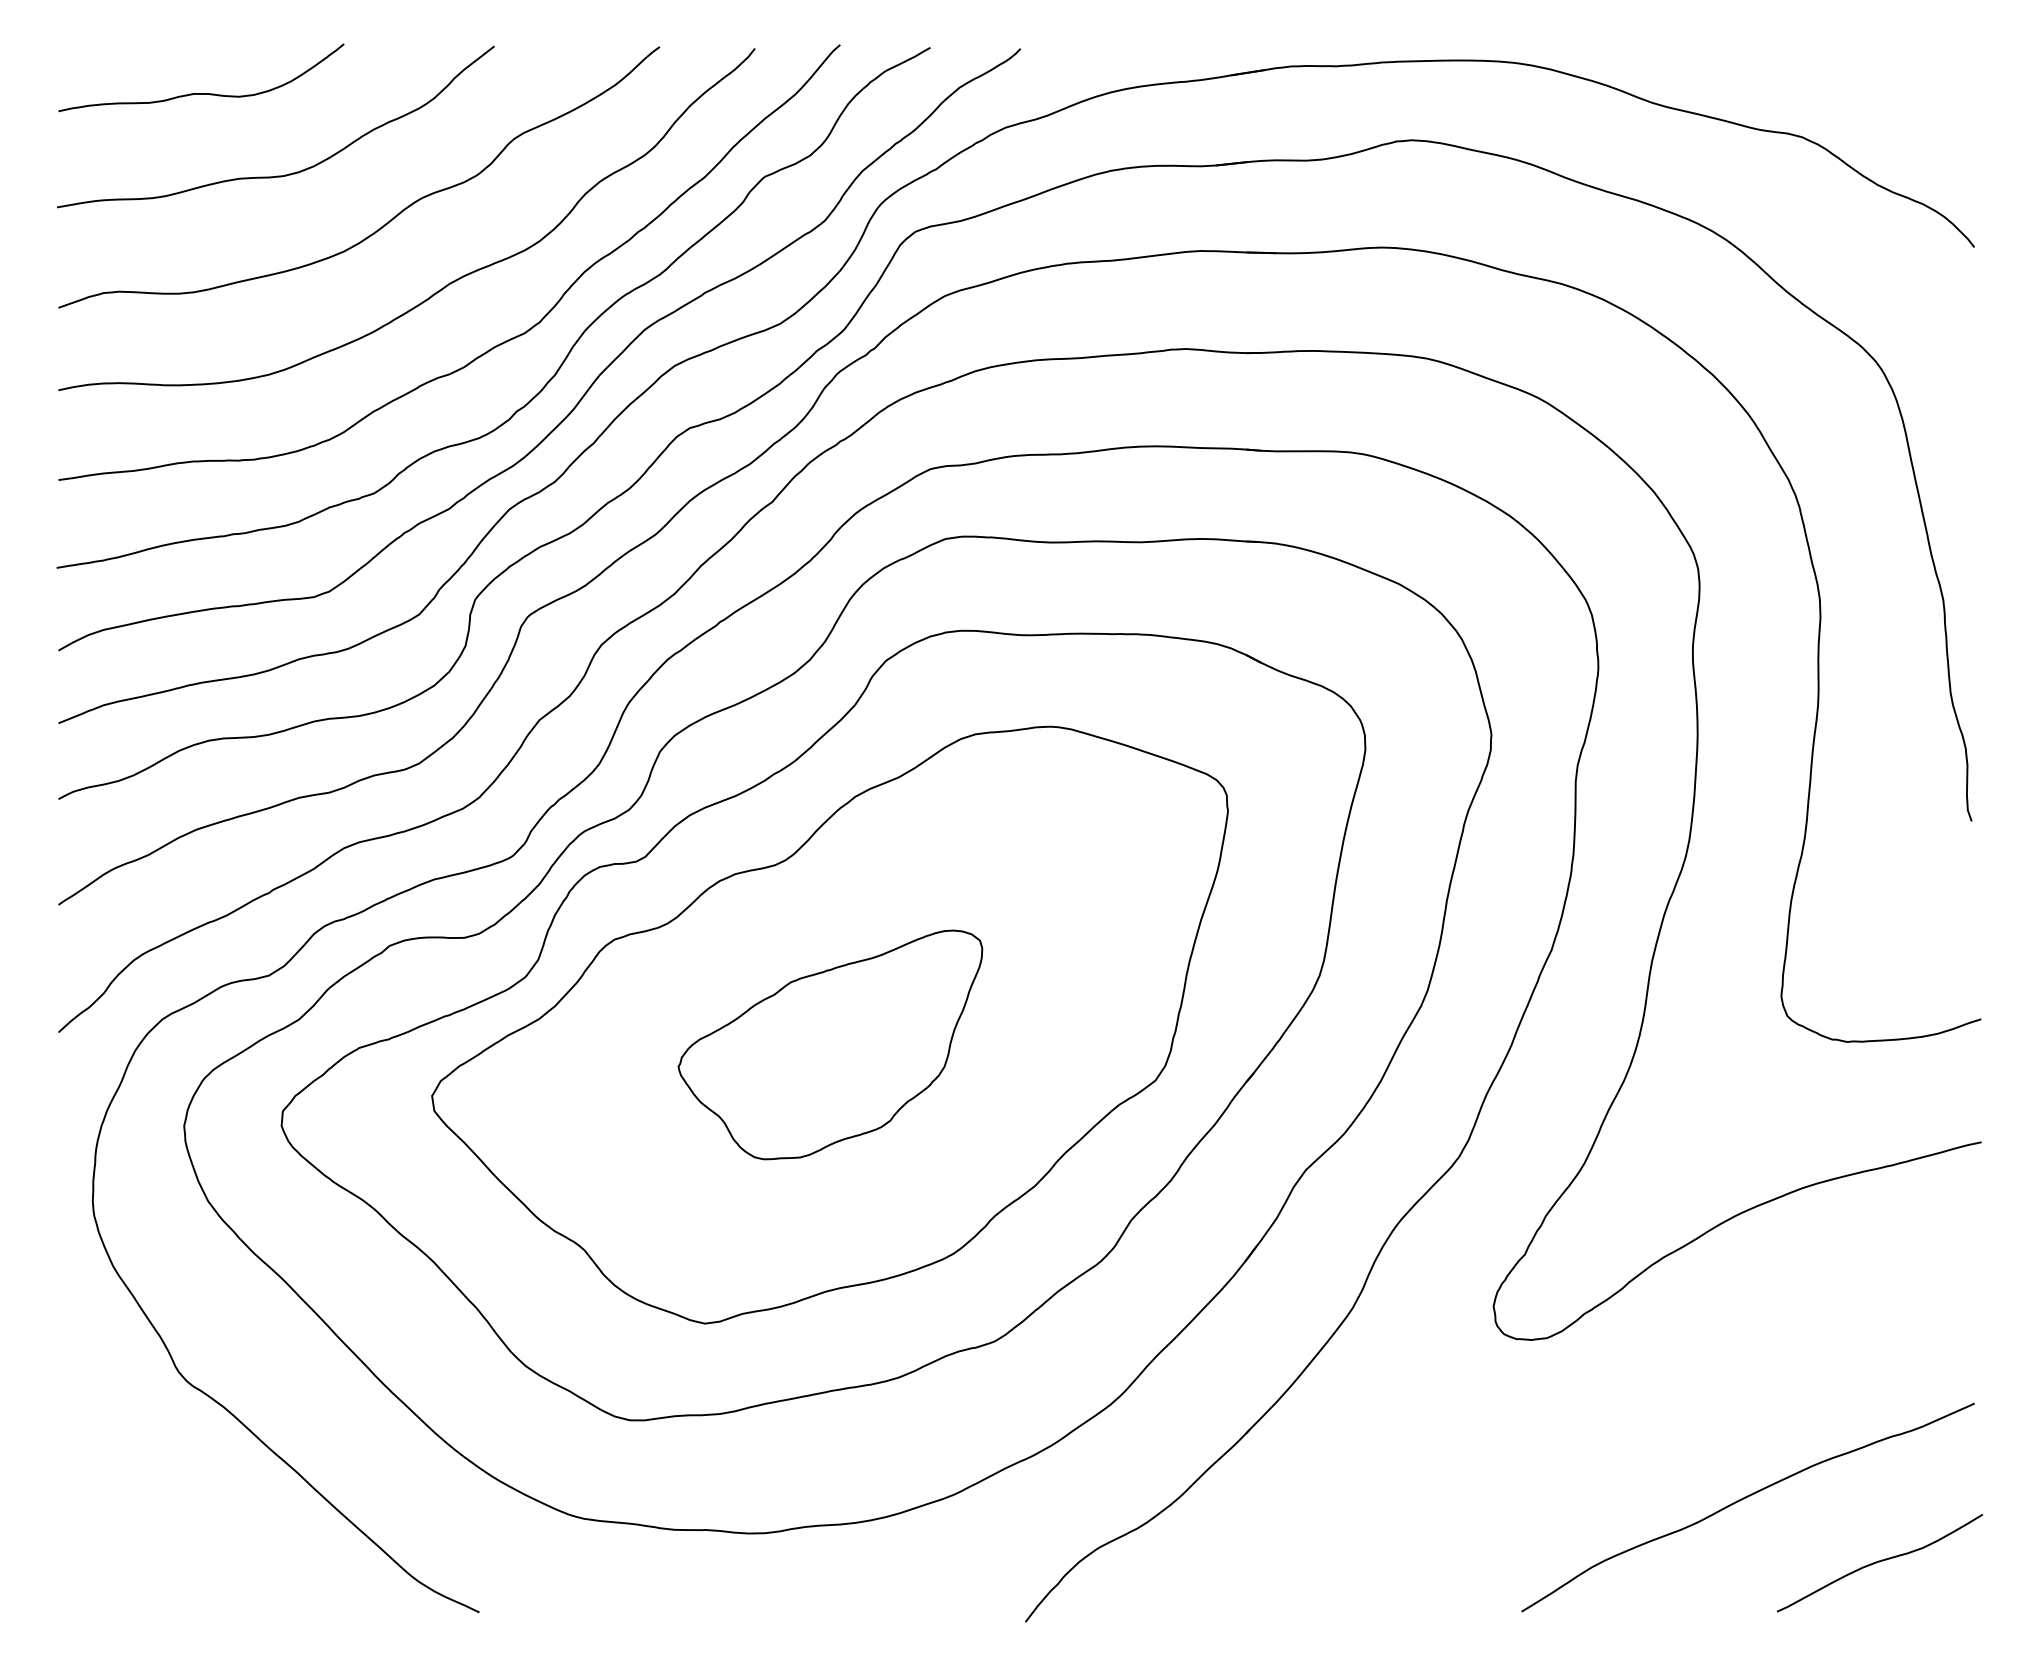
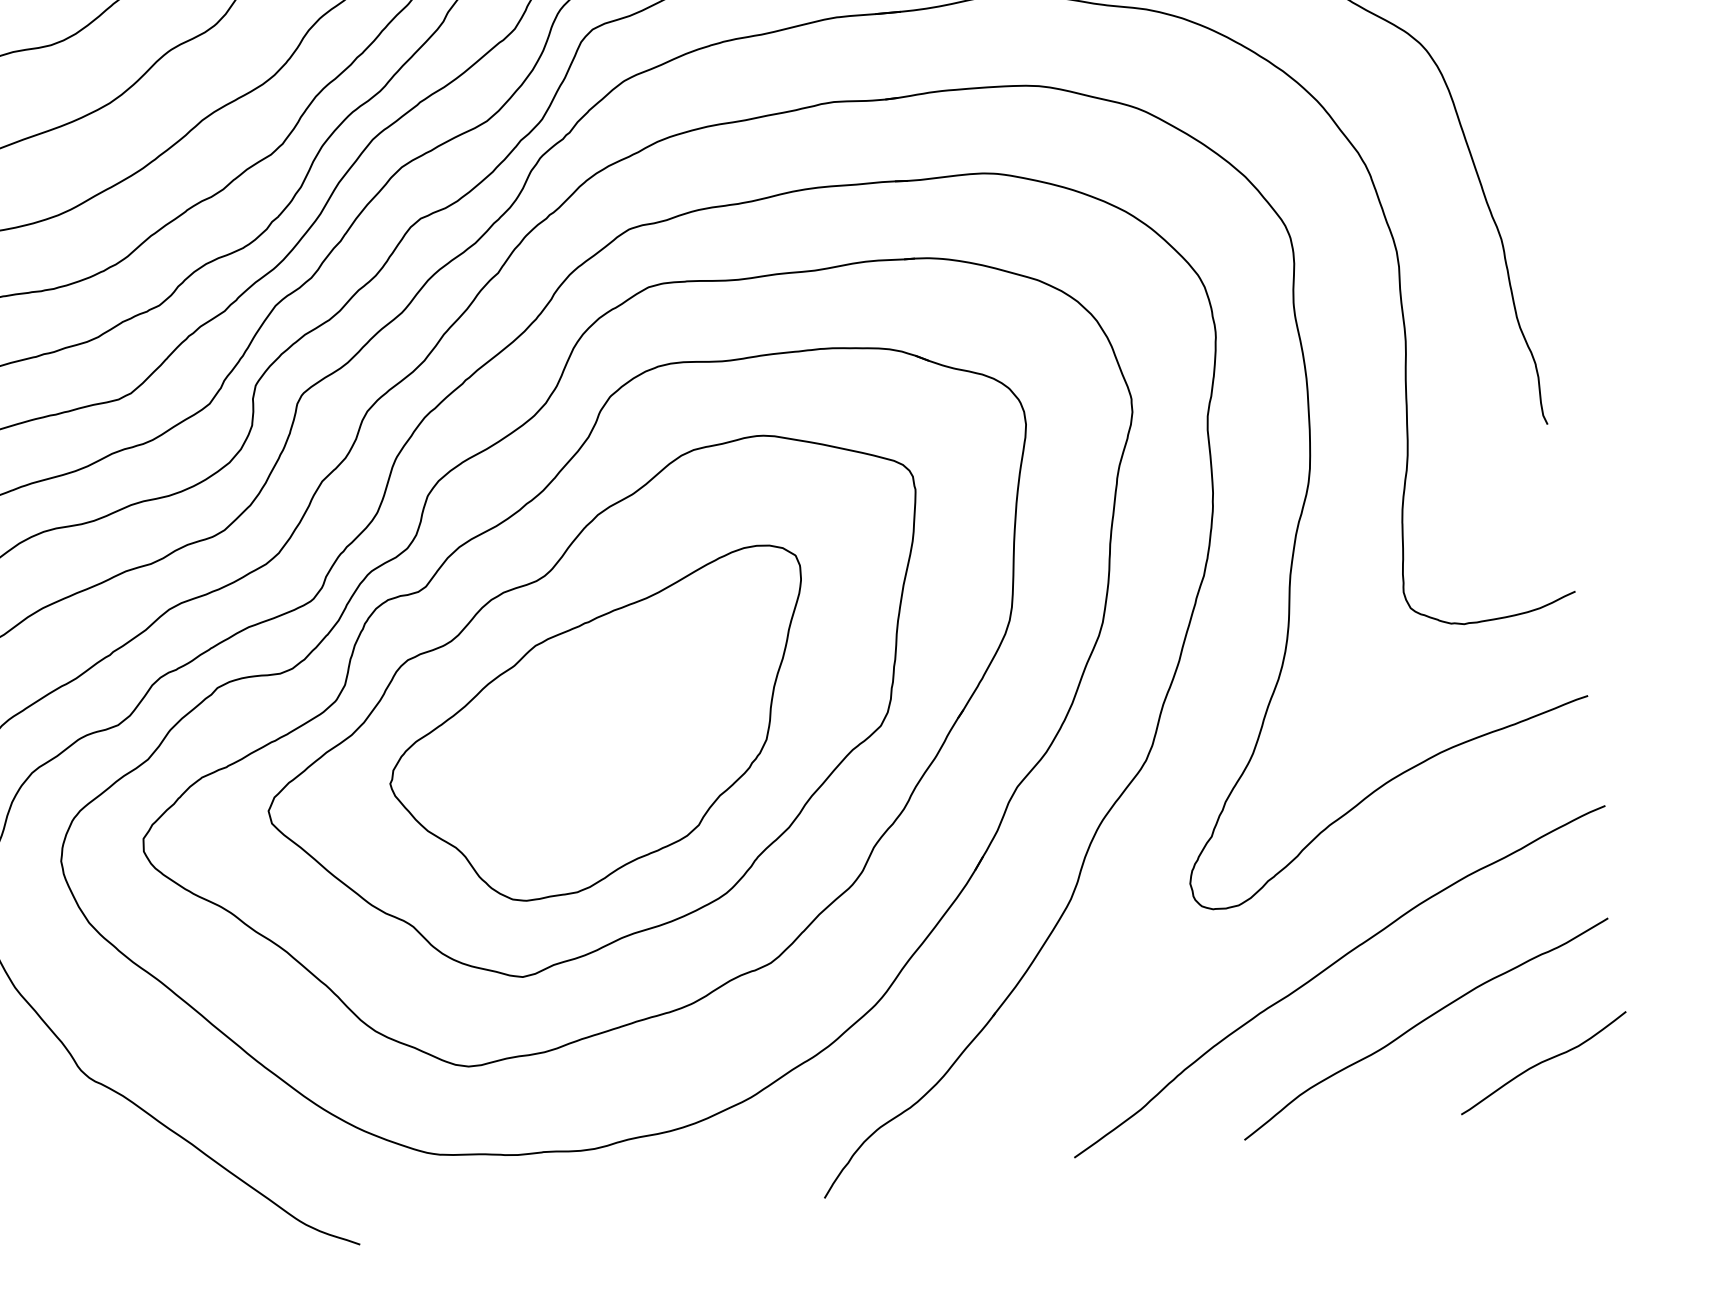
part: (830, 1044) -> (601, 727), size x1.67
curve: (1643, 1423) -> (1329, 968), added

